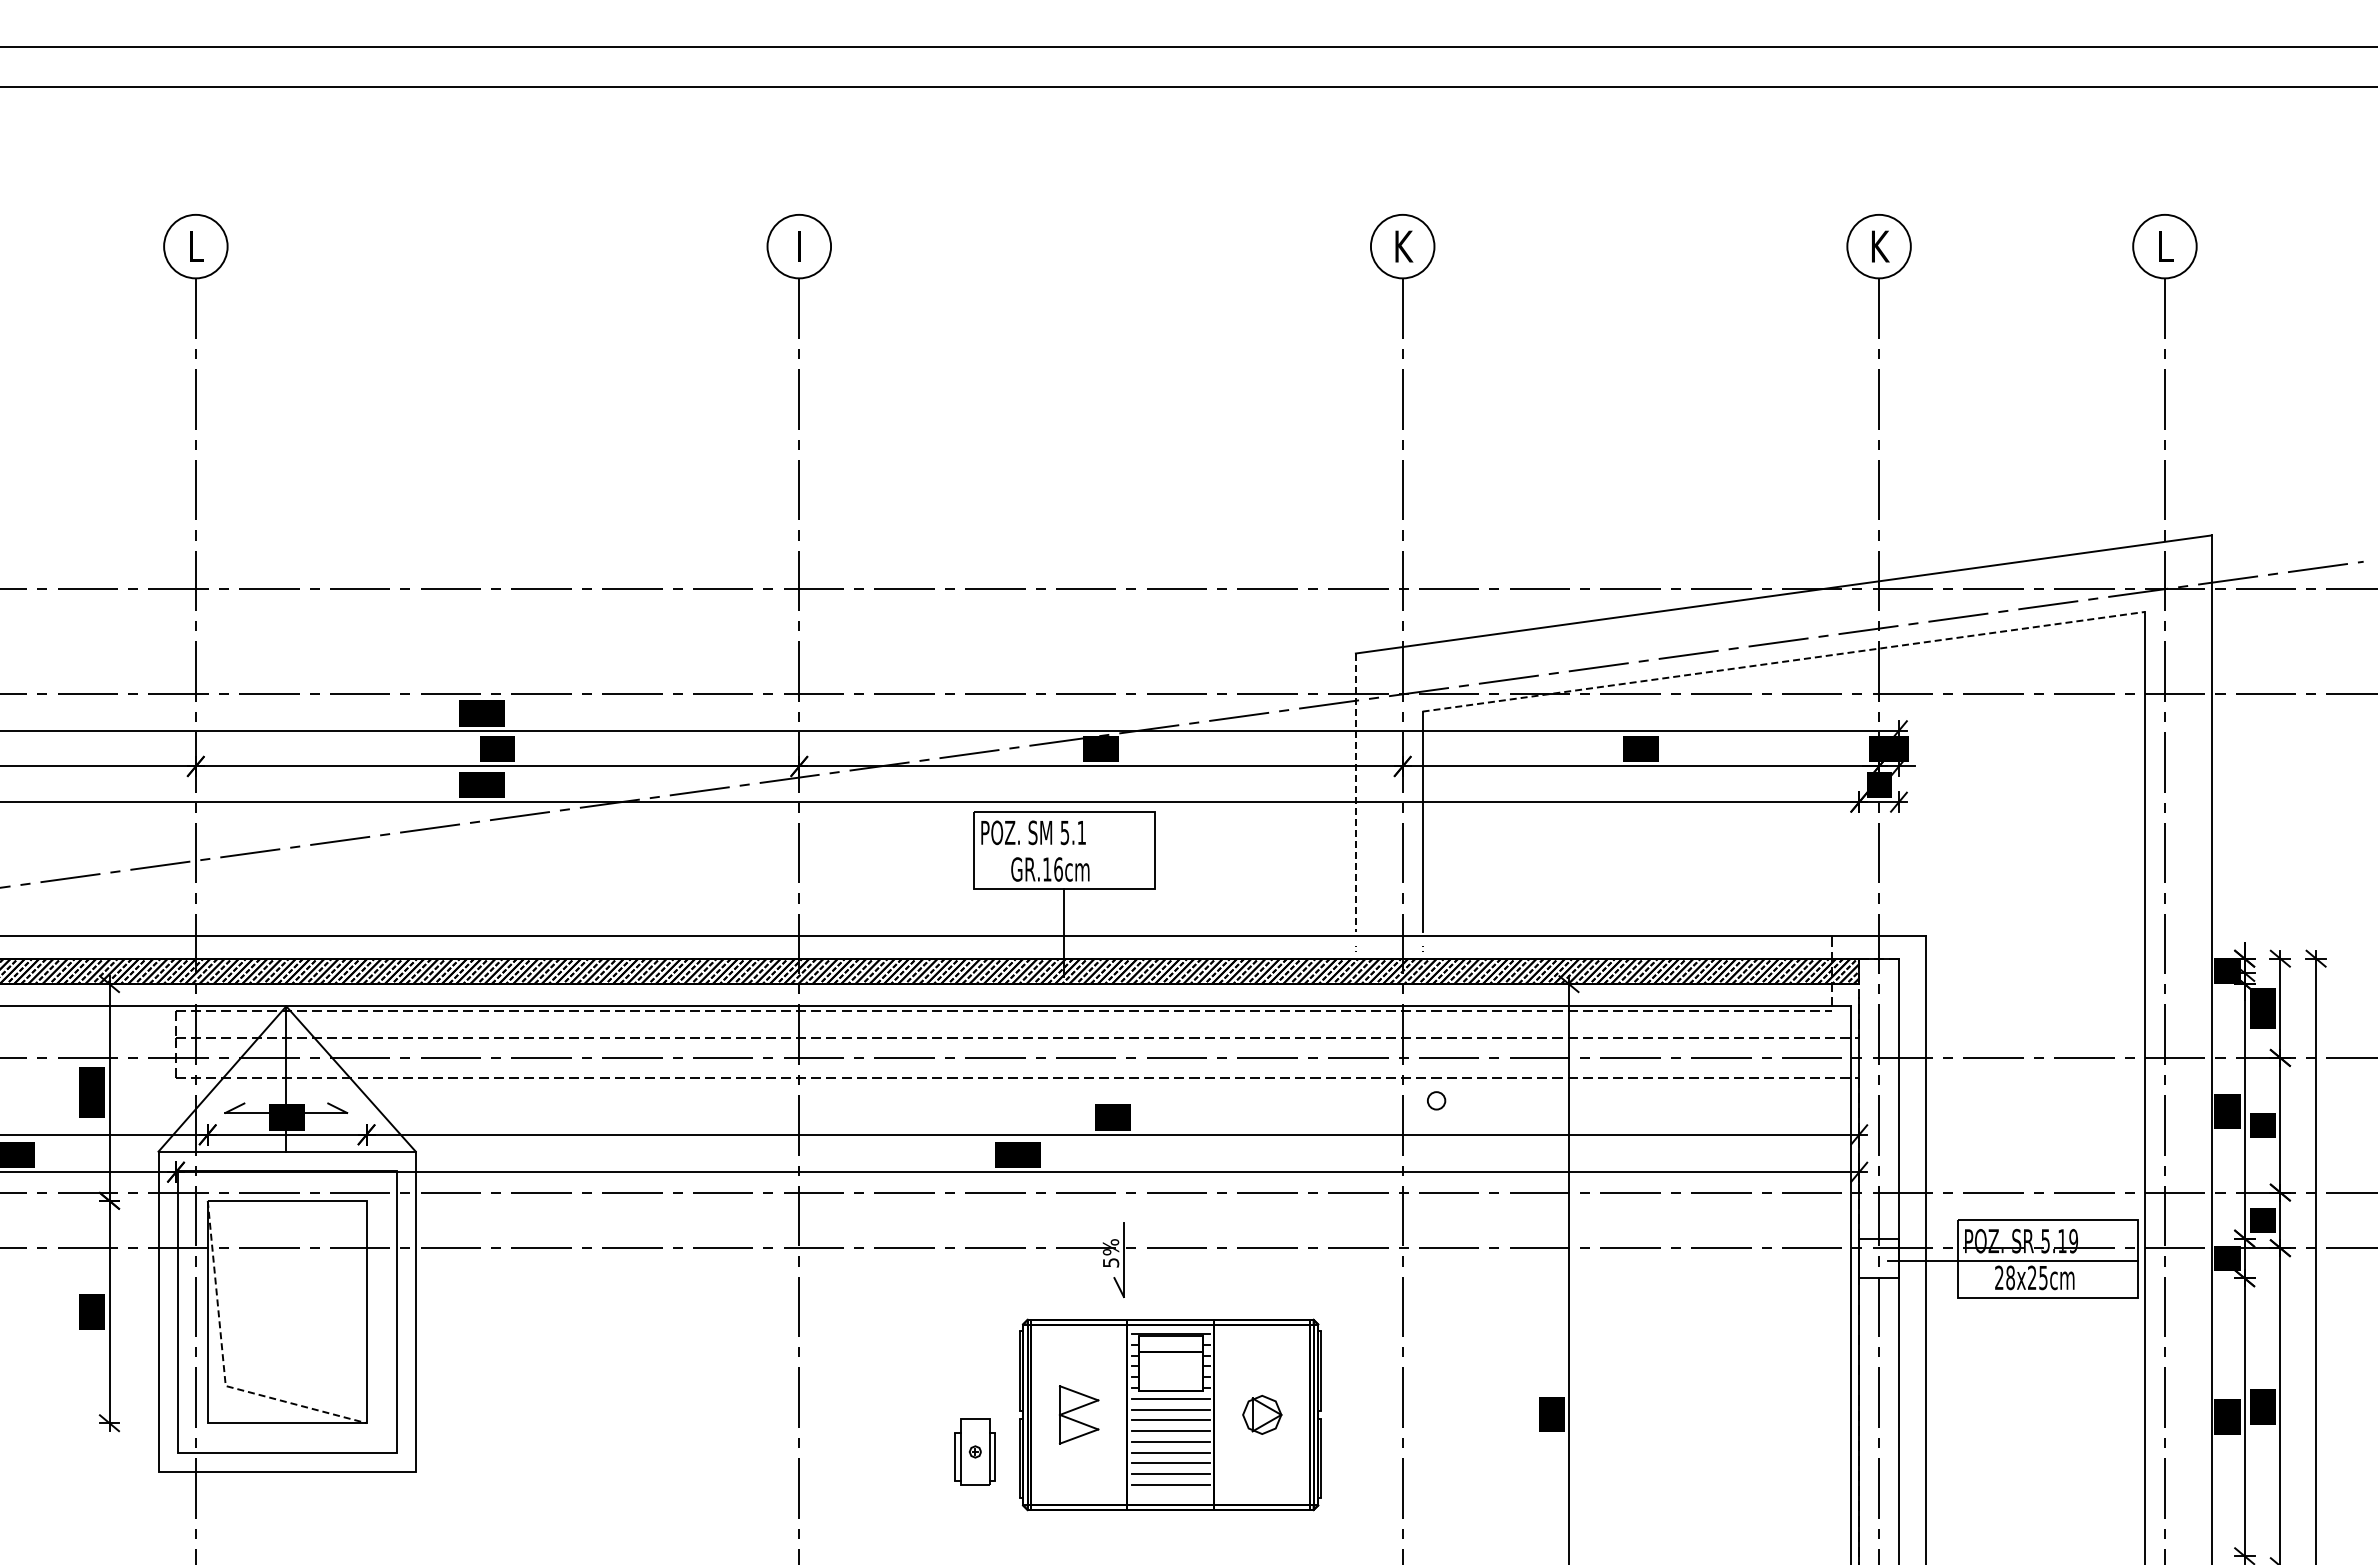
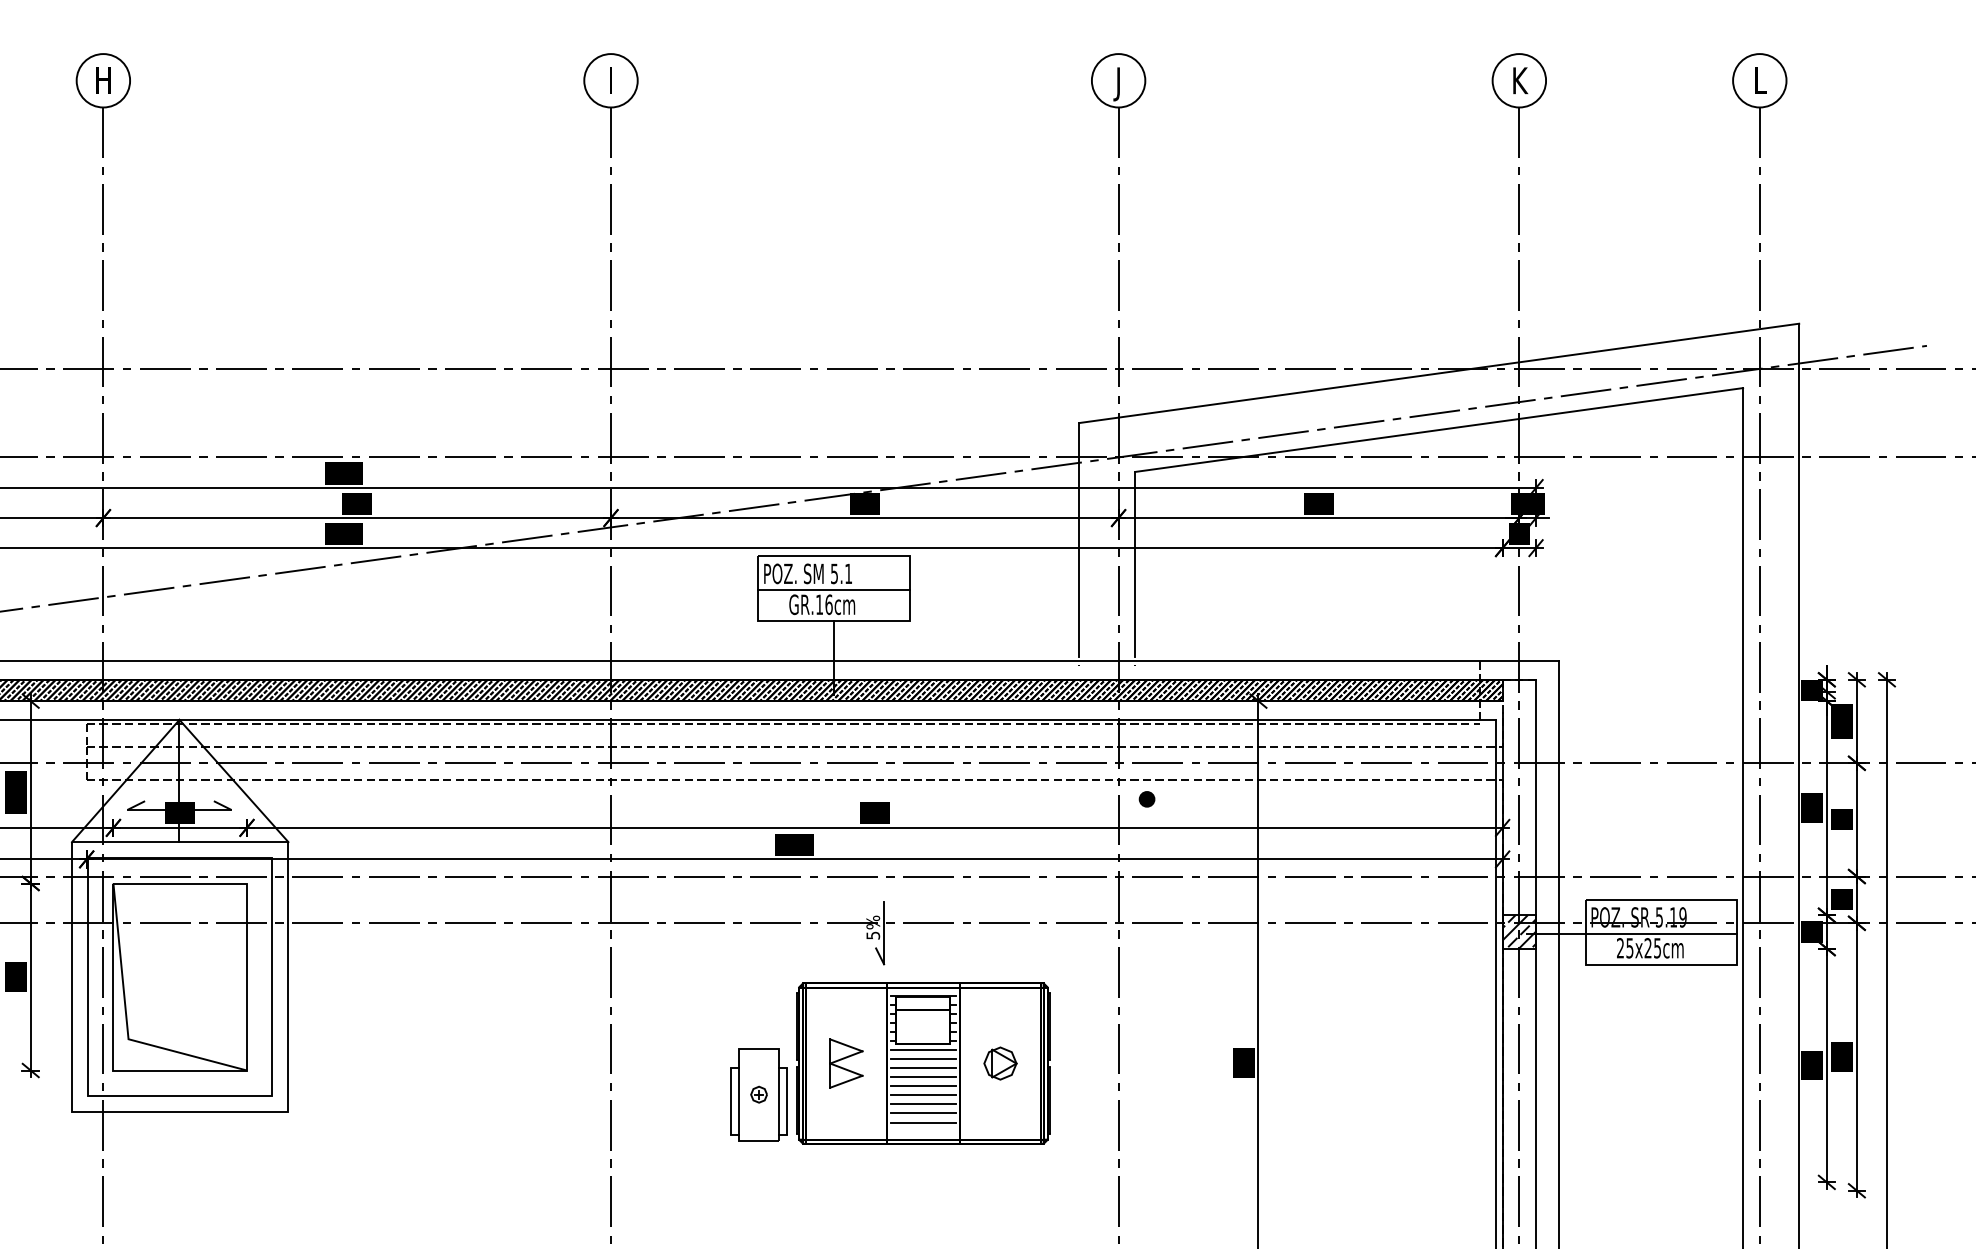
text: (195, 246) -> (103, 80), L -> H
text: (1404, 250) -> (1120, 84), K -> J
line: (1783, 661) -> (1438, 429), dashed -> solid
line: (1355, 793) -> (1078, 540), dashed -> solid
line: (1064, 852) -> (834, 590), added
fill: (1436, 1100) -> (1147, 799), added
hatch: (1878, 1258) -> (1518, 931), added
text: (2010, 1277) -> (1629, 947), 28x25cm -> 25x25cm
line: (223, 1367) -> (126, 1023), dashed -> solid
part: (975, 1451) -> (759, 1094), size x1.67

